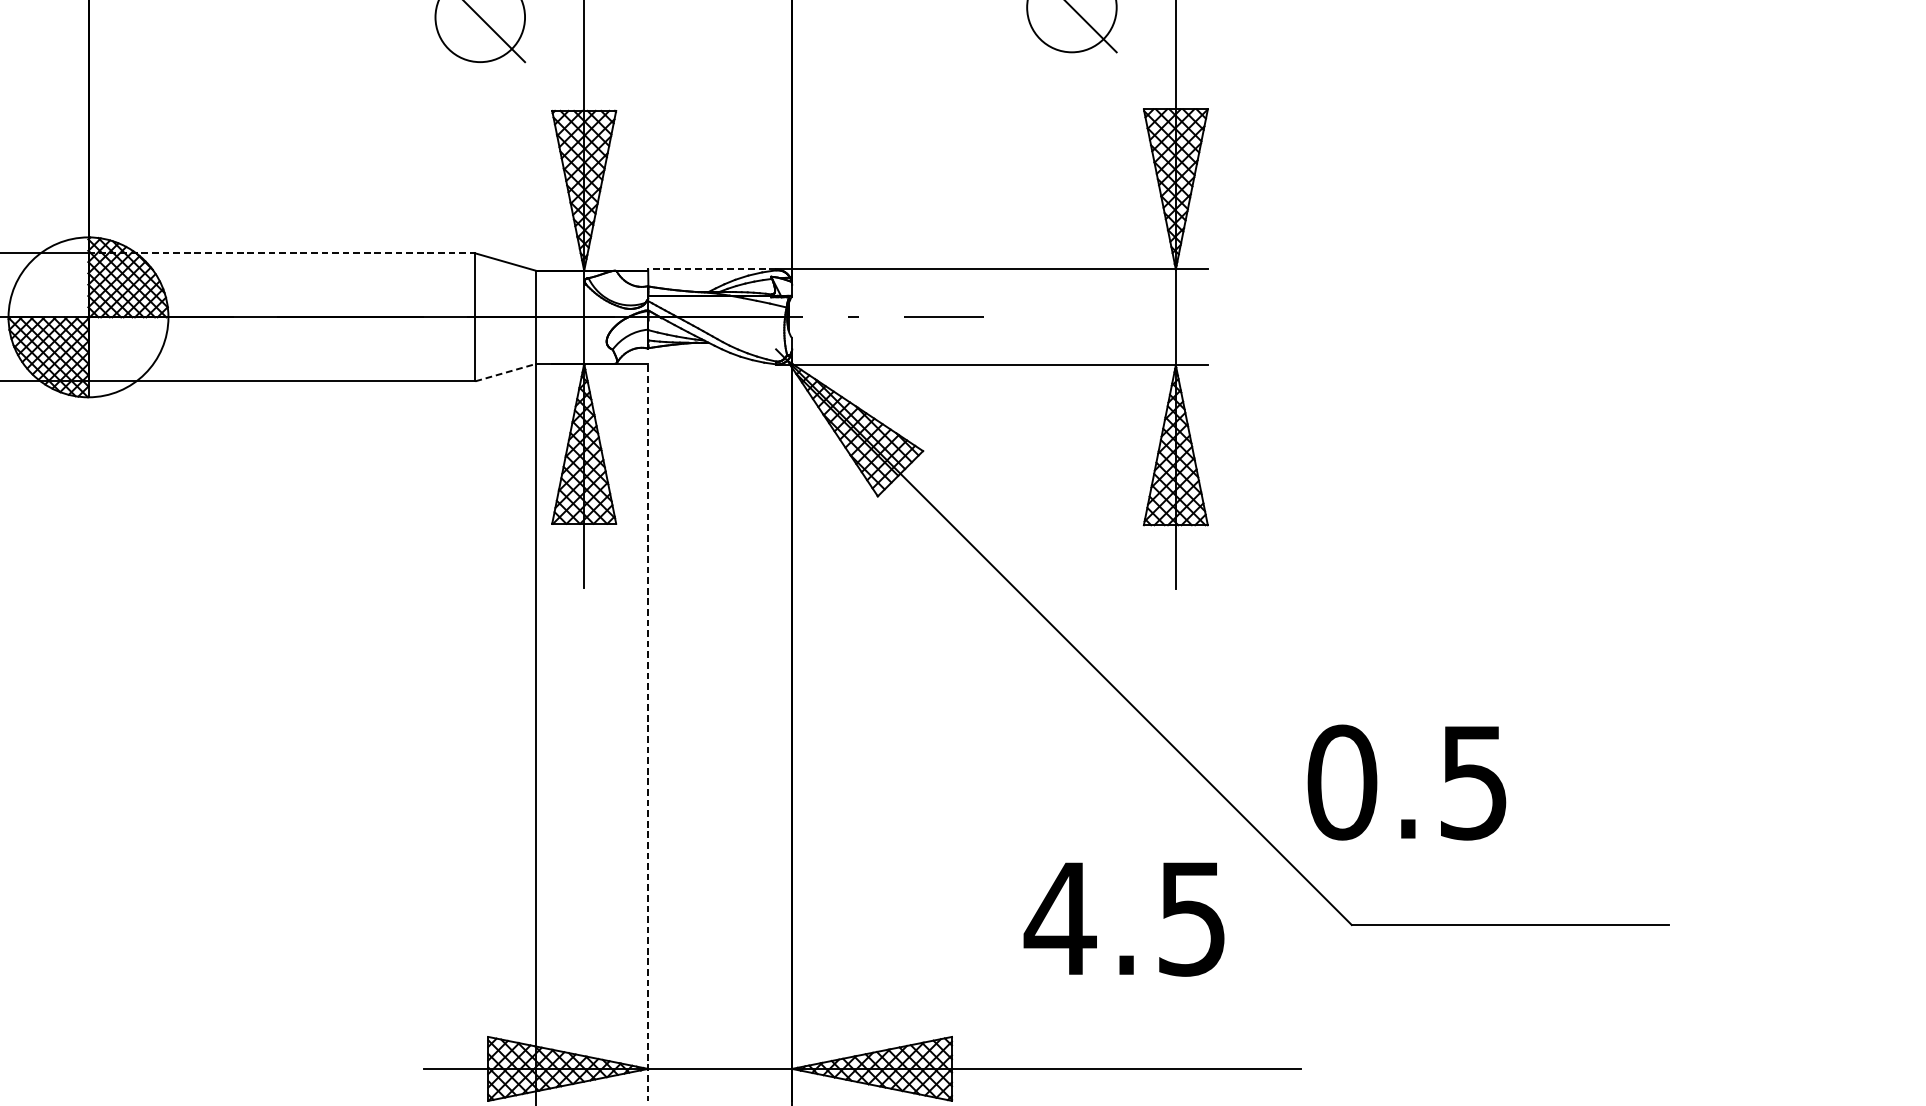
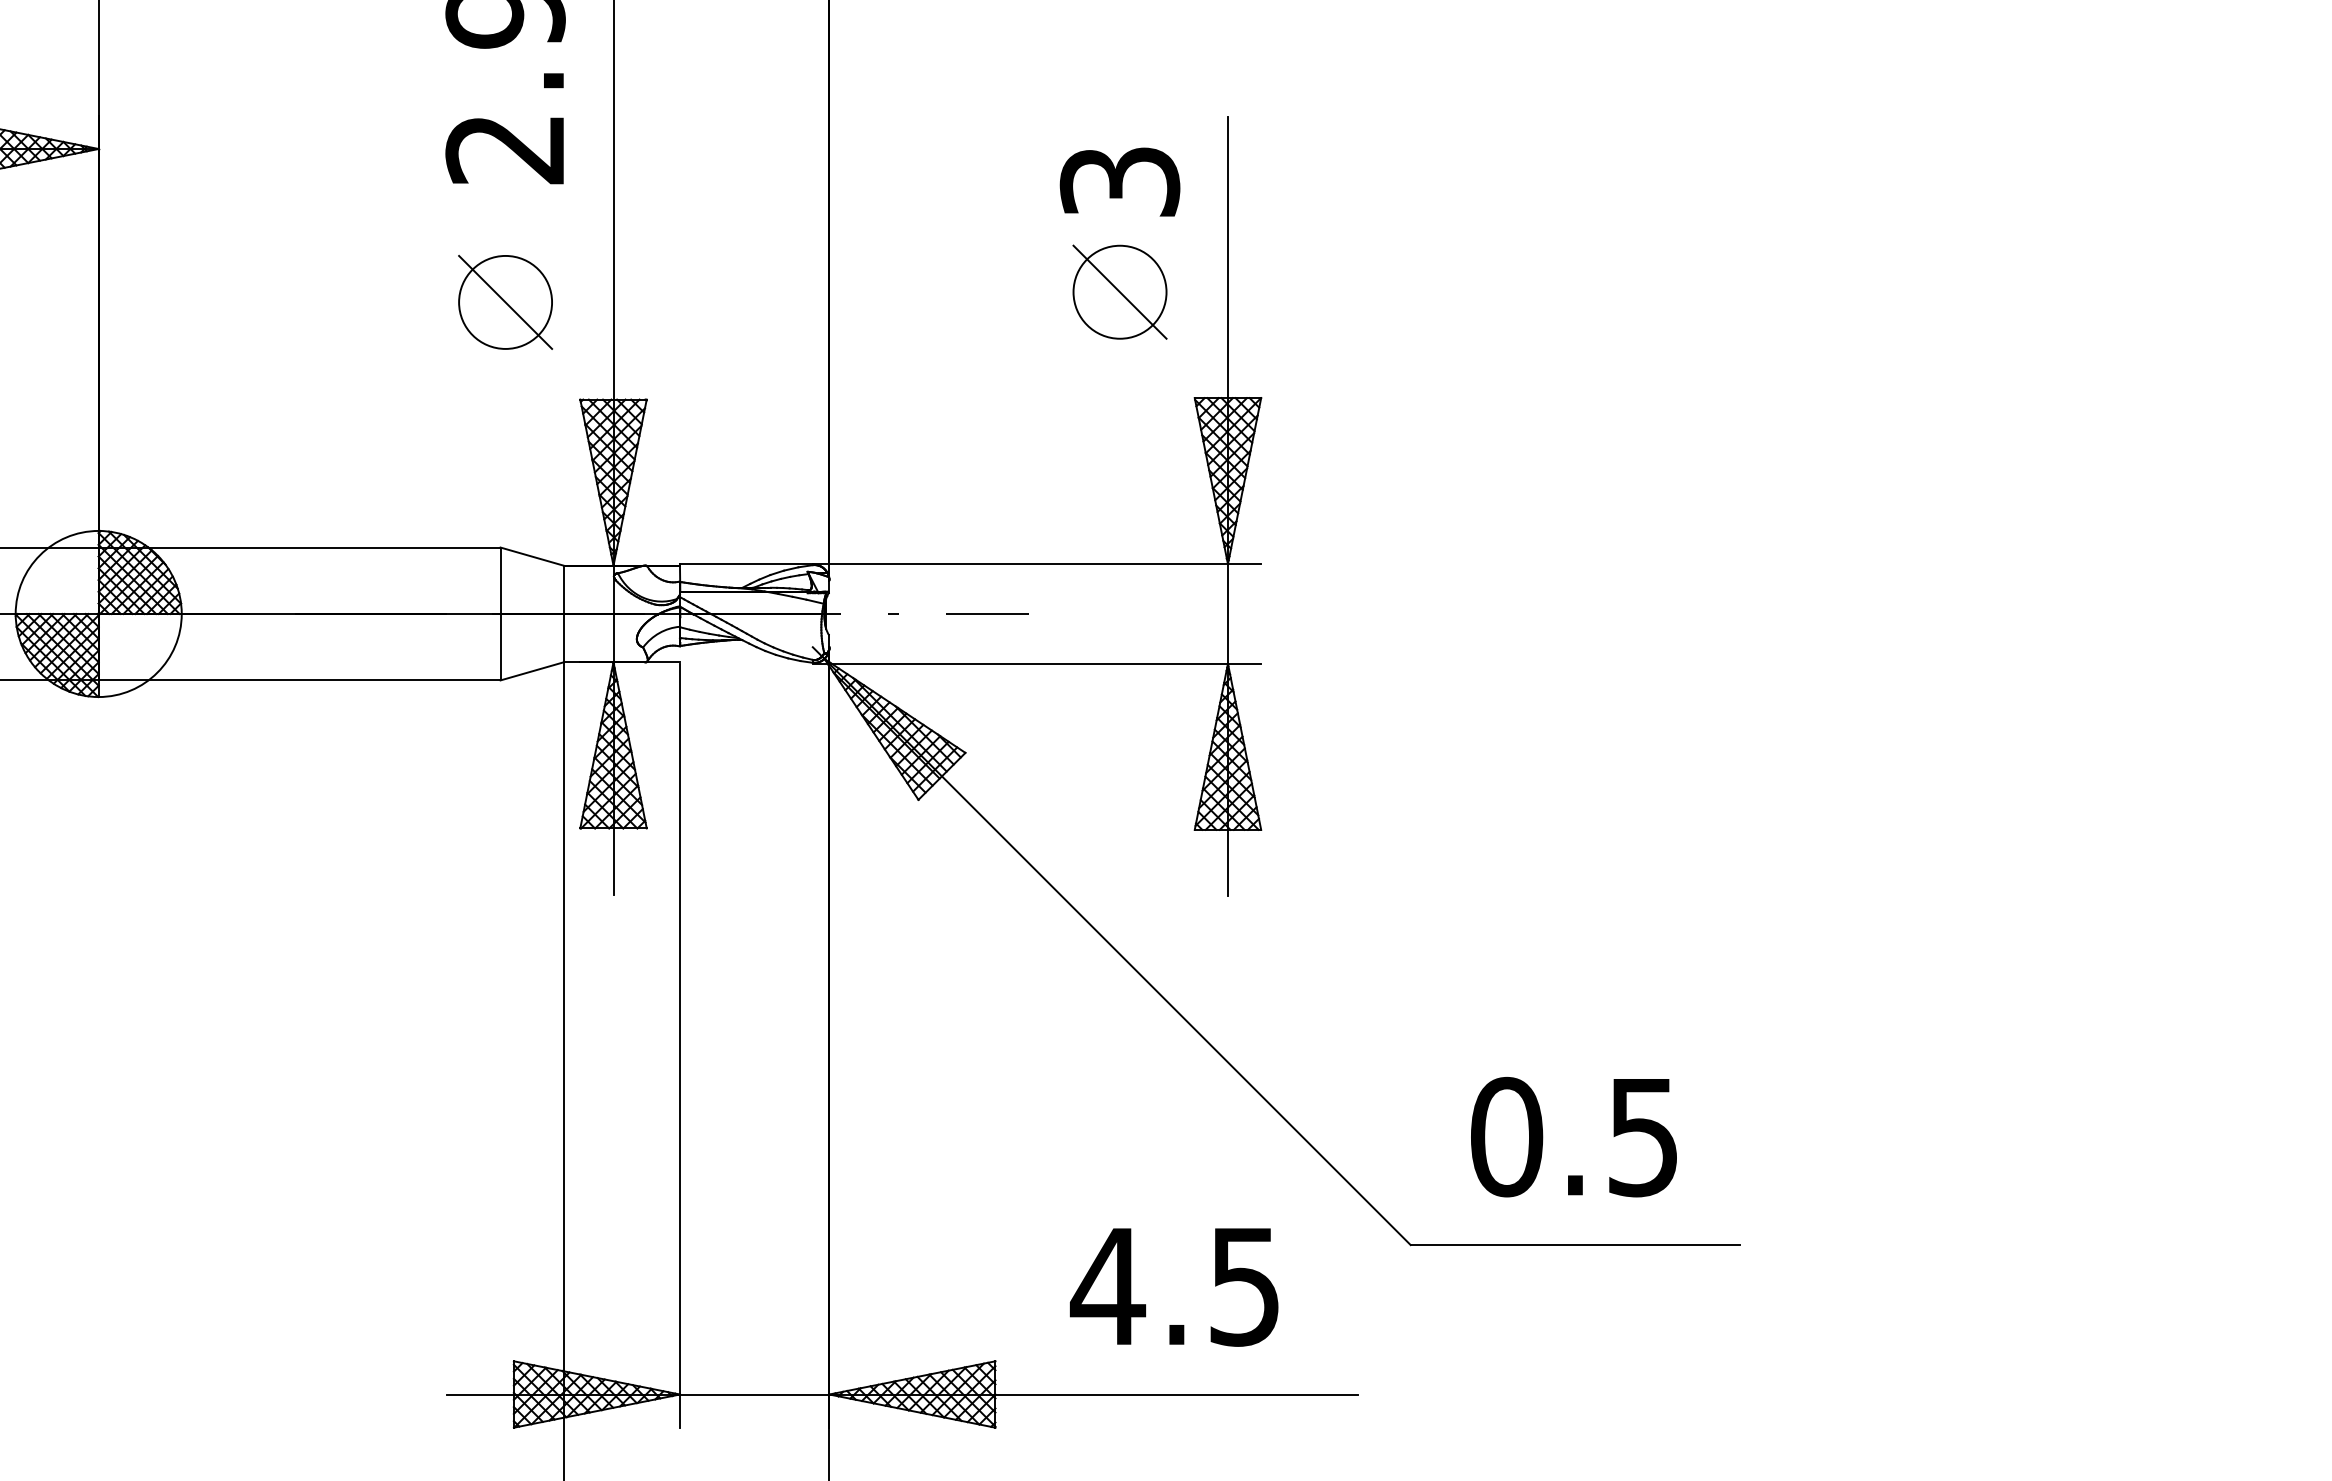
line: (281, 253) -> (299, 547), dashed -> solid
line: (711, 269) -> (745, 564), dashed -> solid
line: (506, 372) -> (532, 671), dashed -> solid
line: (647, 732) -> (679, 1045), dashed -> solid
text: (1406, 782) -> (1573, 1137), moved
text: (1124, 919) -> (1174, 1287), moved

